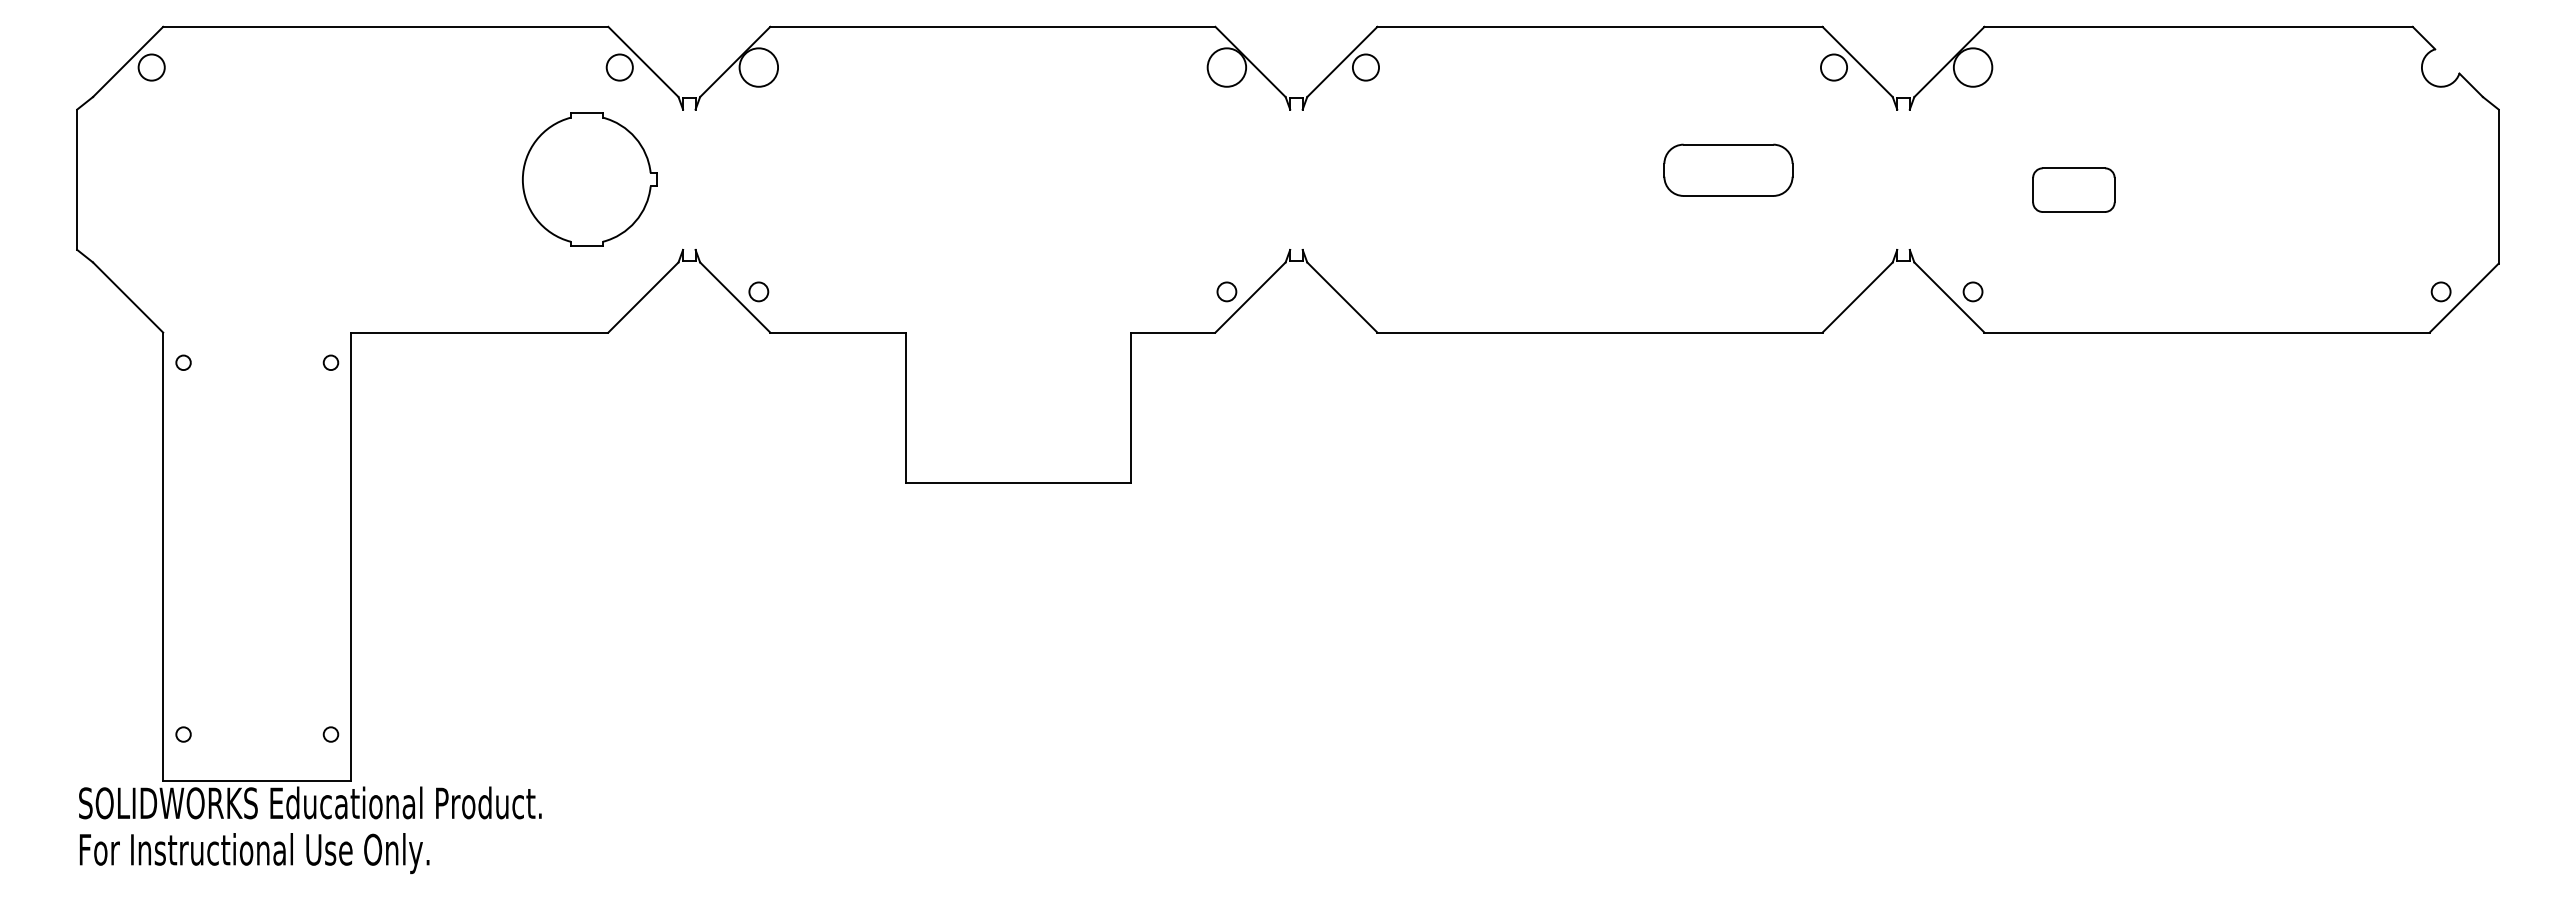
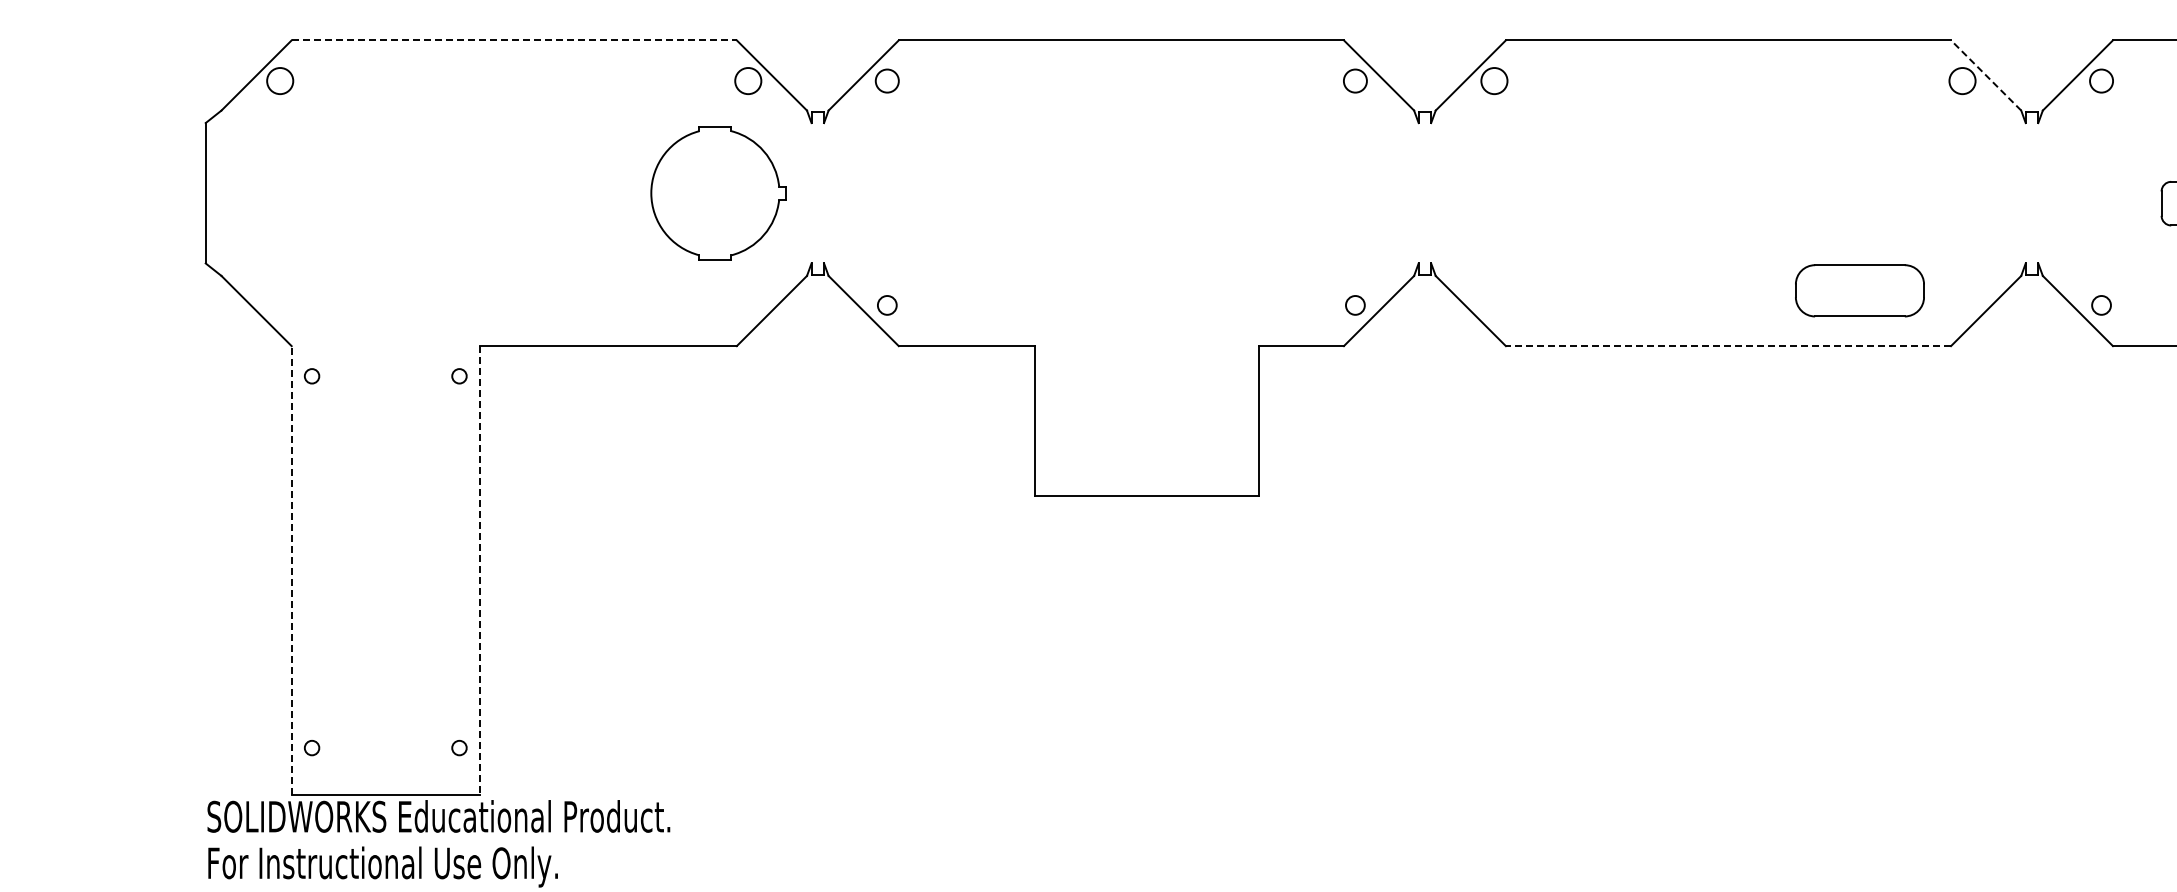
line: (385, 26) -> (513, 40), solid -> dashed
line: (1857, 61) -> (1985, 75), solid -> dashed
circle: (758, 67) -> (886, 81), size x0.6
circle: (1226, 67) -> (1354, 81), size x0.6
circle: (1972, 67) -> (2100, 81), size x0.6
part: (1728, 169) -> (1859, 290), moved
line: (1600, 332) -> (1728, 346), solid -> dashed
line: (163, 556) -> (291, 570), solid -> dashed
line: (351, 557) -> (479, 571), solid -> dashed

